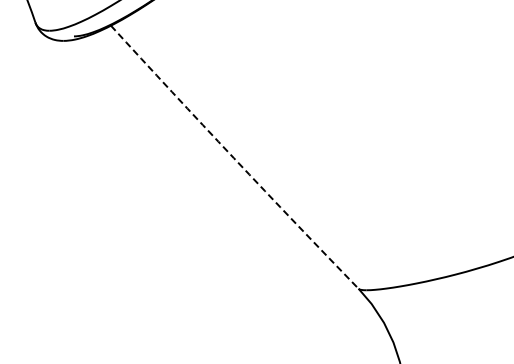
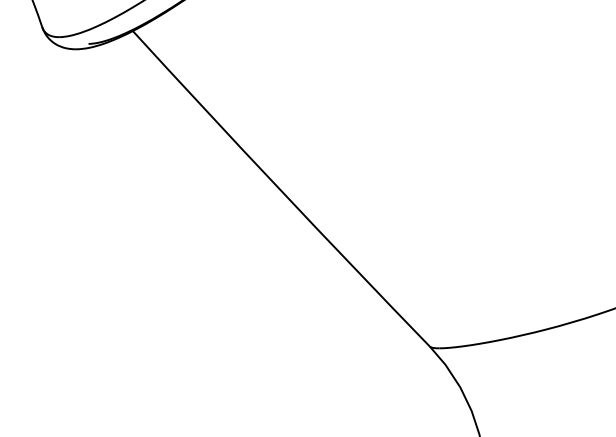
arc: (233, 158) -> (279, 190), dashed -> solid

